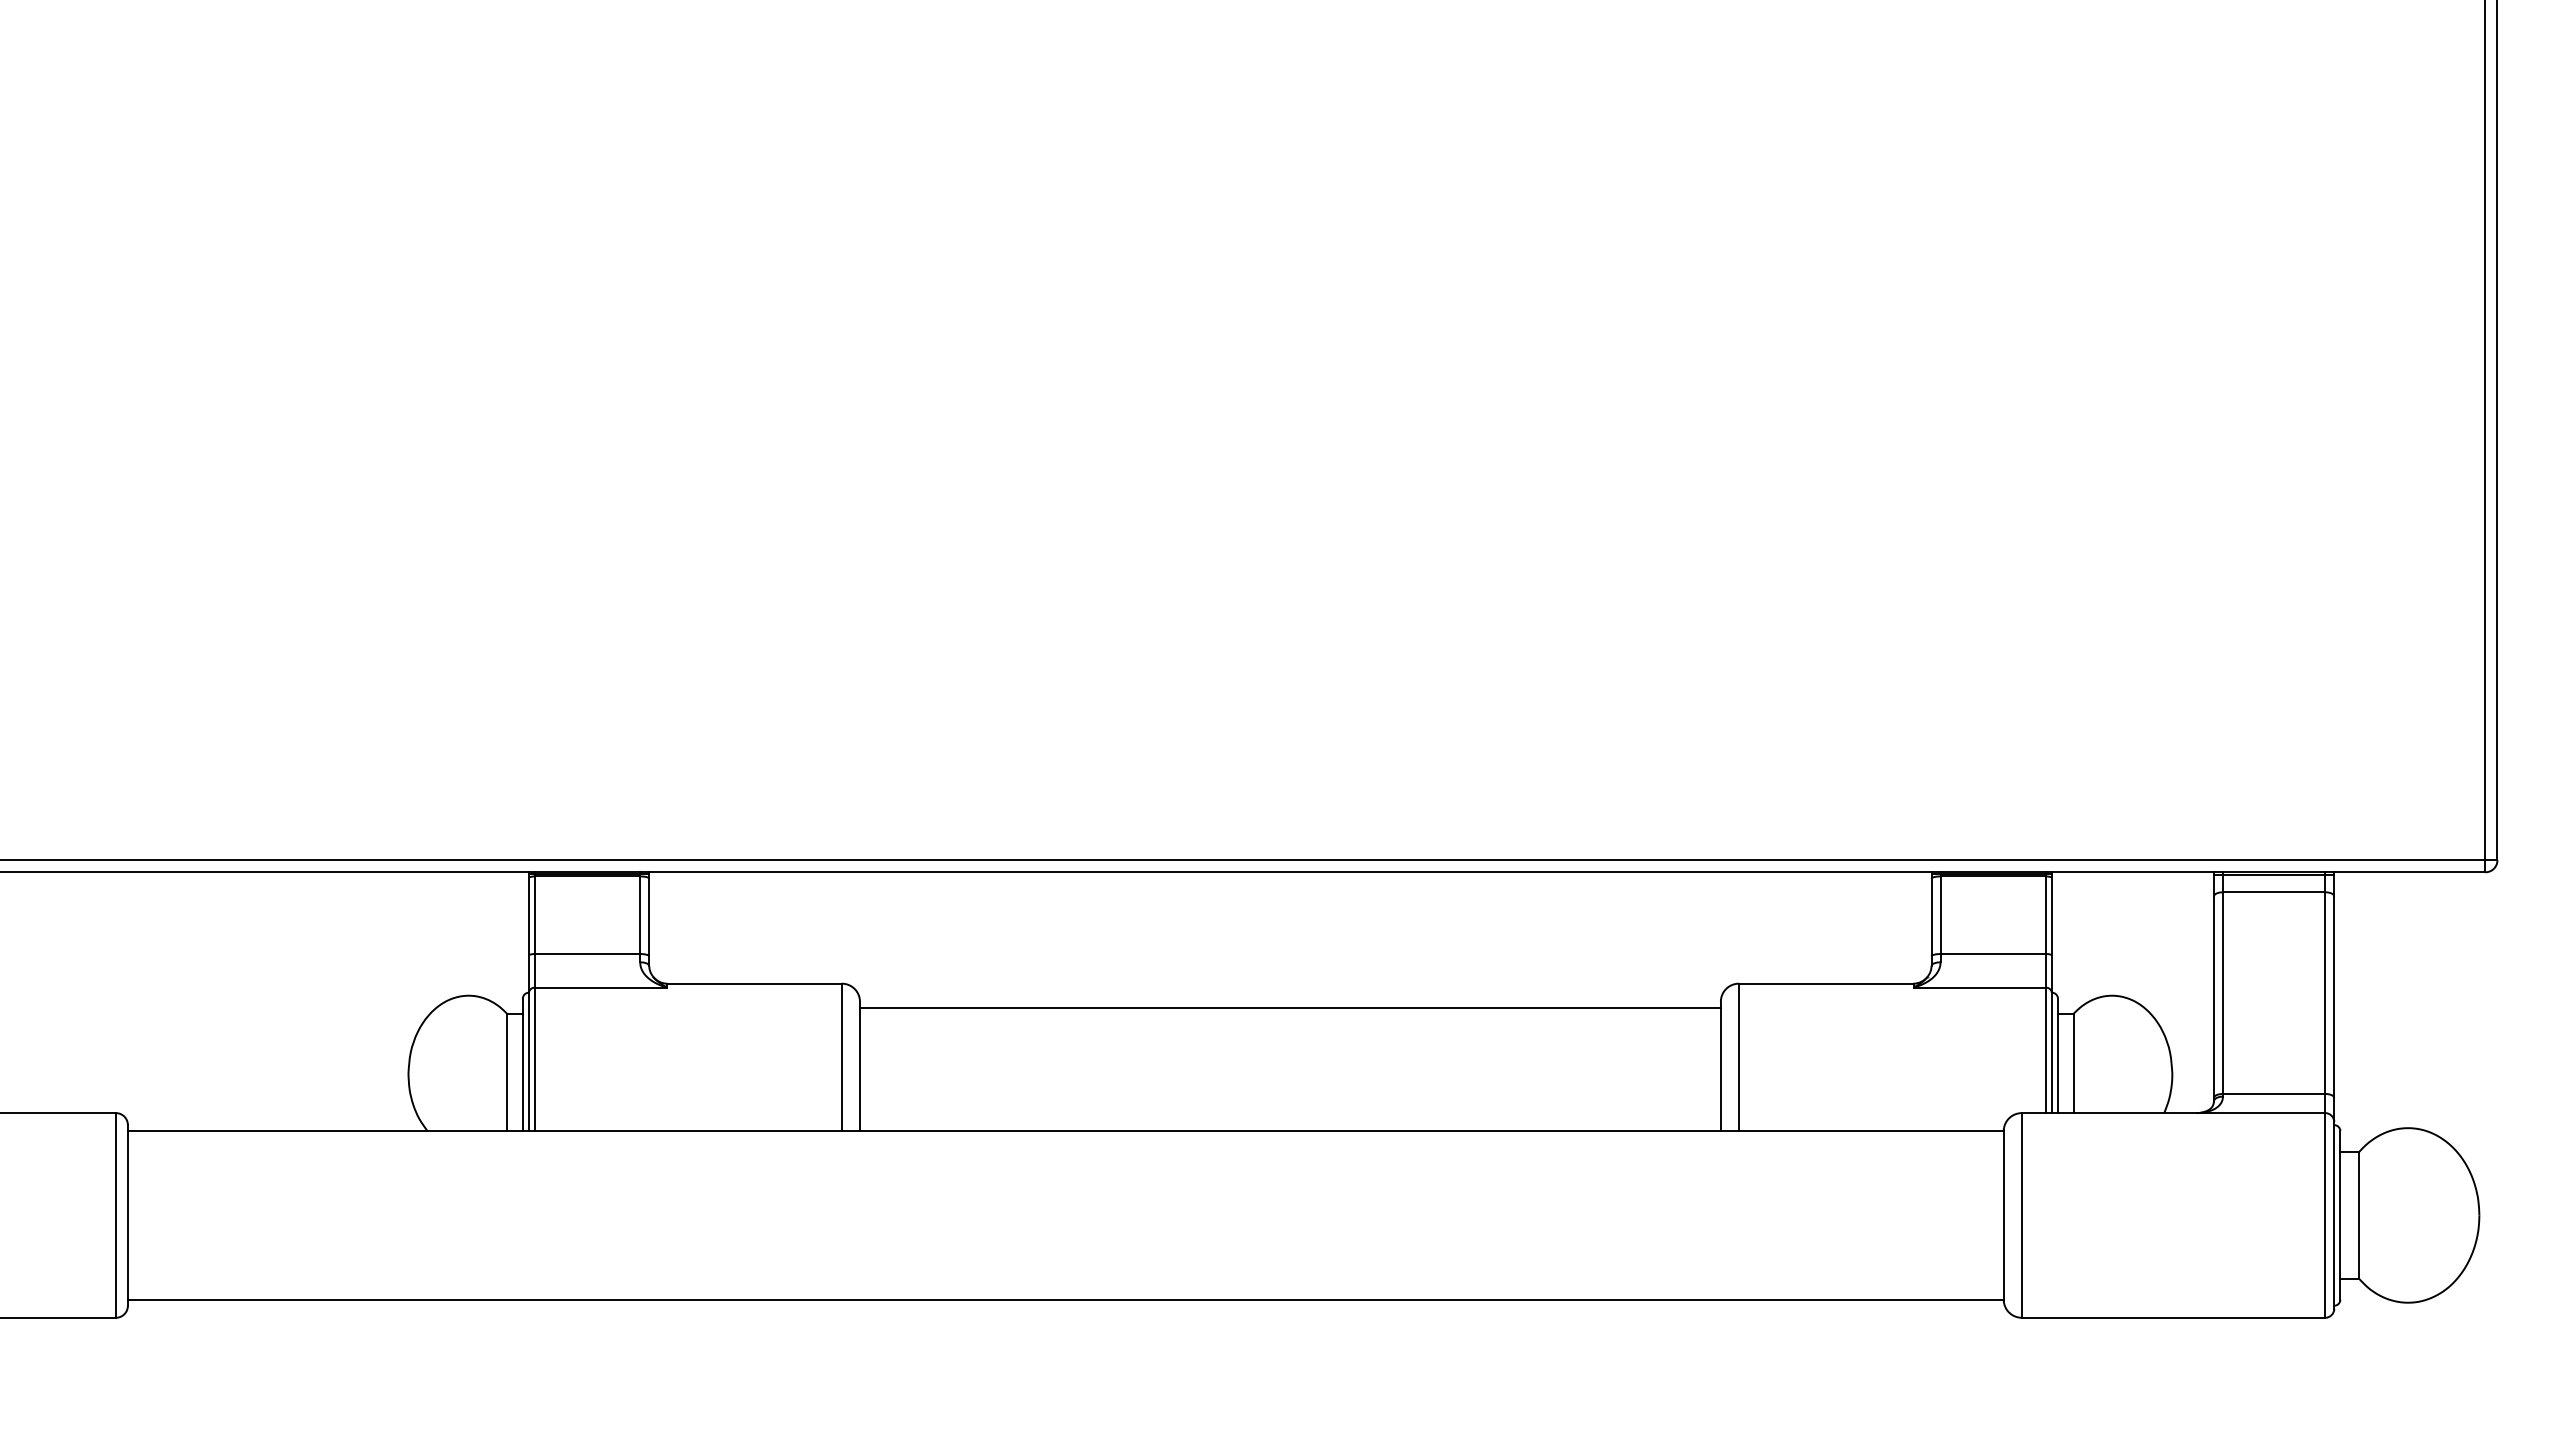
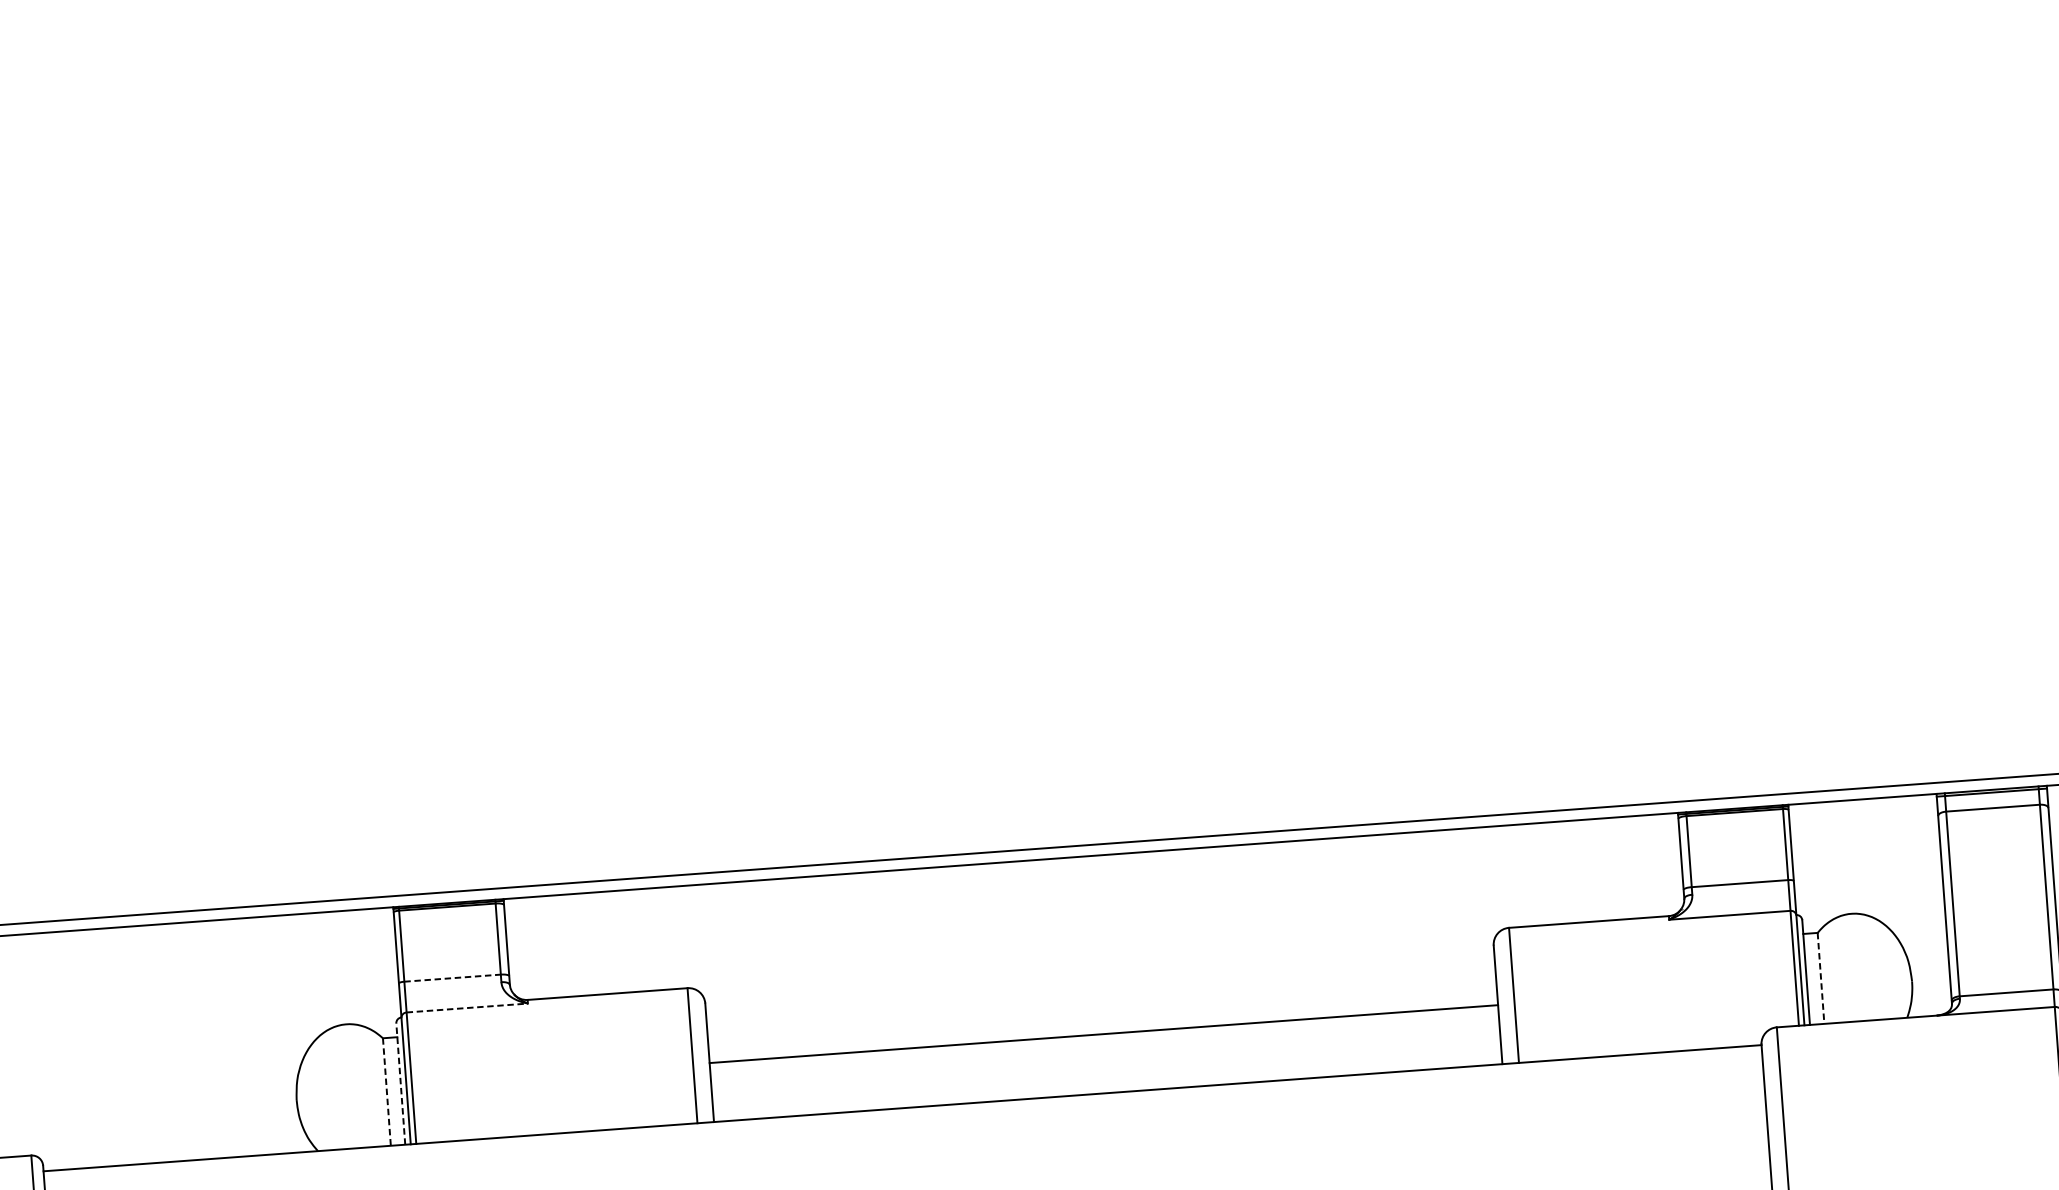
line: (587, 954) -> (452, 978), solid -> dashed
line: (601, 987) -> (467, 1007), solid -> dashed
line: (1289, 1007) -> (1103, 1033), moved
line: (2073, 1063) -> (1820, 978), solid -> dashed
line: (522, 1064) -> (400, 1083), solid -> dashed
line: (507, 1072) -> (387, 1092), solid -> dashed

